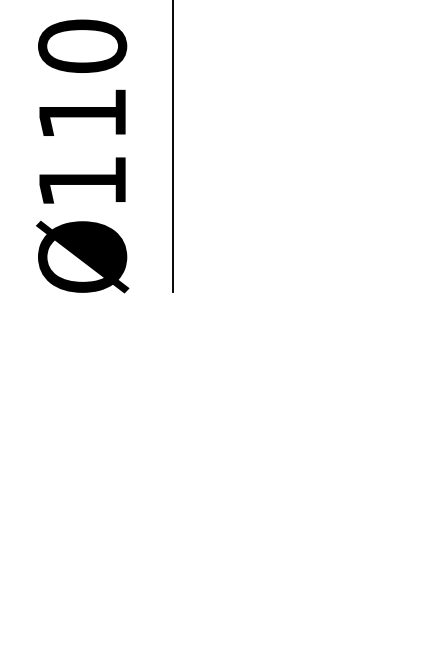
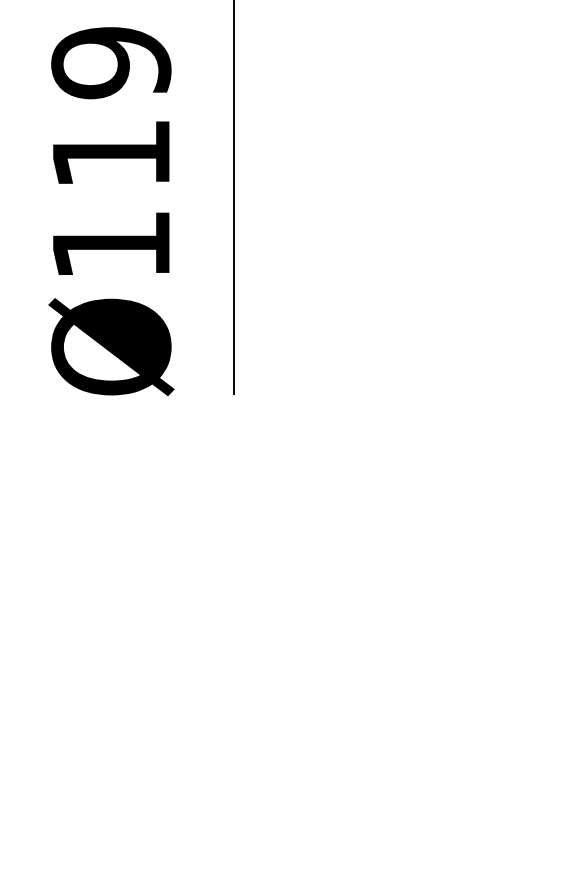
text: (82, 46) -> (111, 62), Ø110 -> Ø119

